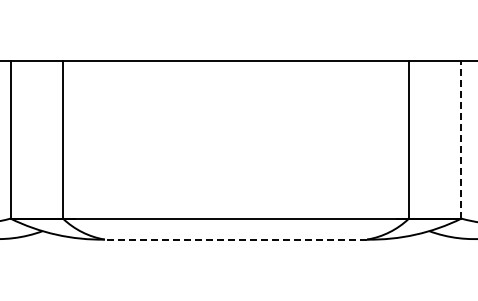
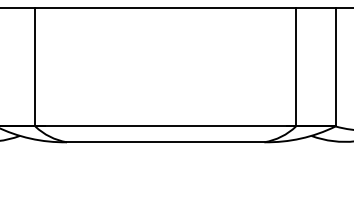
line: (461, 139) -> (335, 66), dashed -> solid
line: (235, 239) -> (165, 142), dashed -> solid

